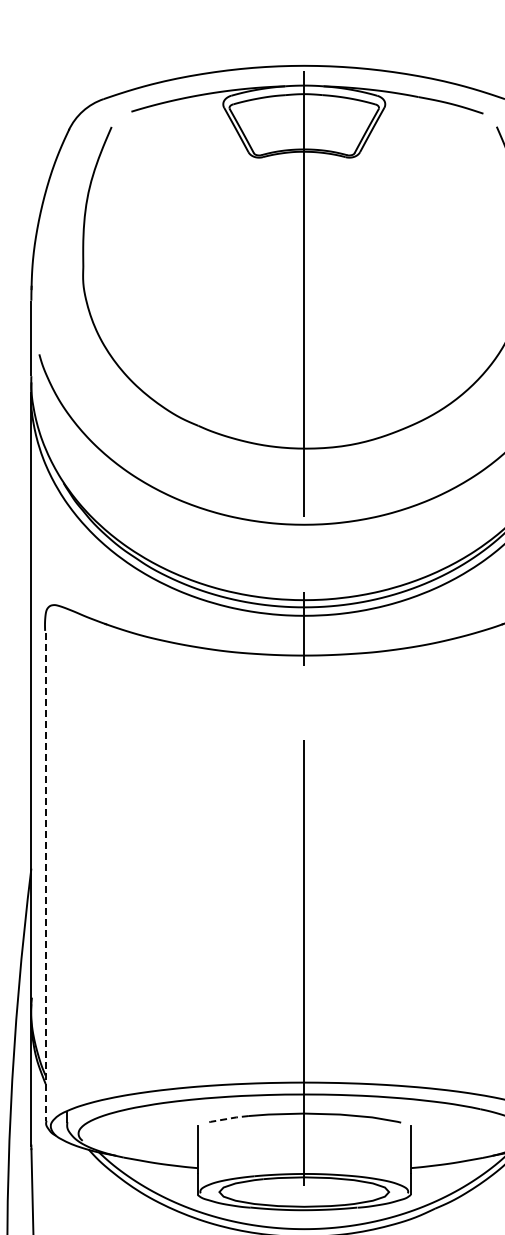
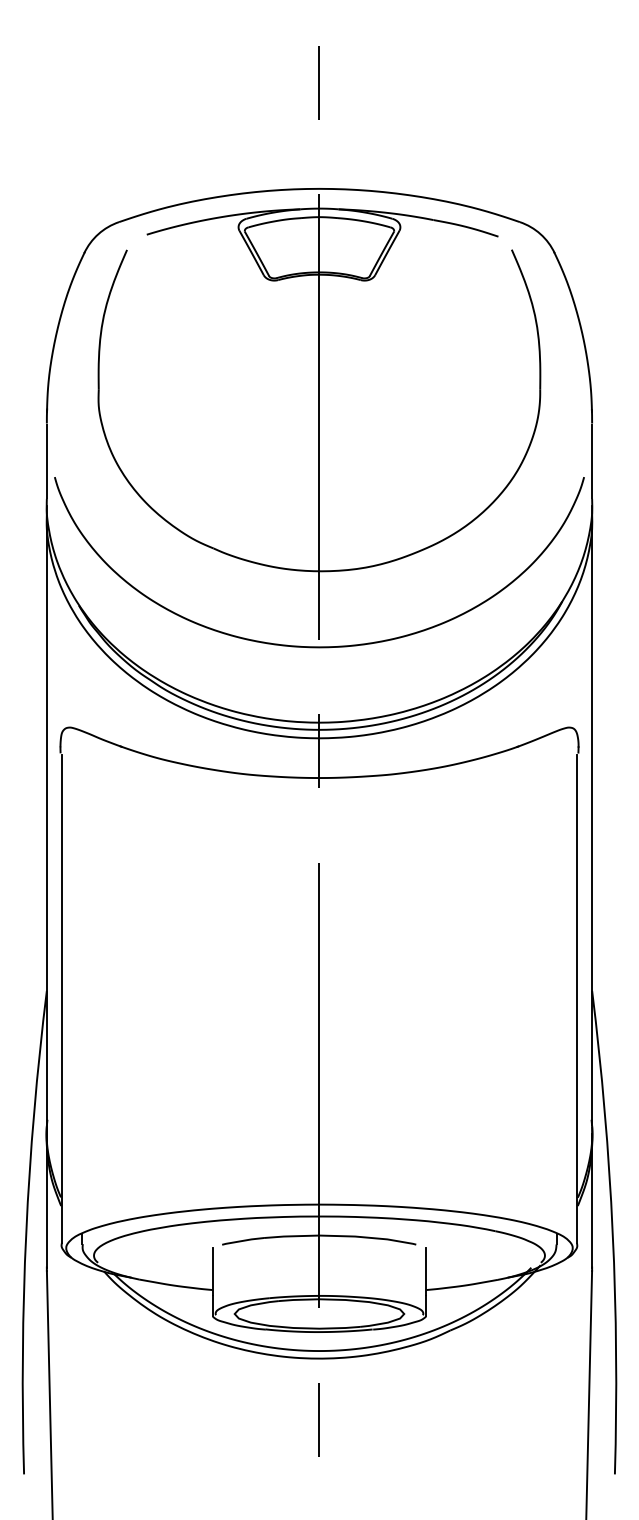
line: (46, 876) -> (61, 998), dashed -> solid
line: (227, 1118) -> (242, 1240), dashed -> solid

